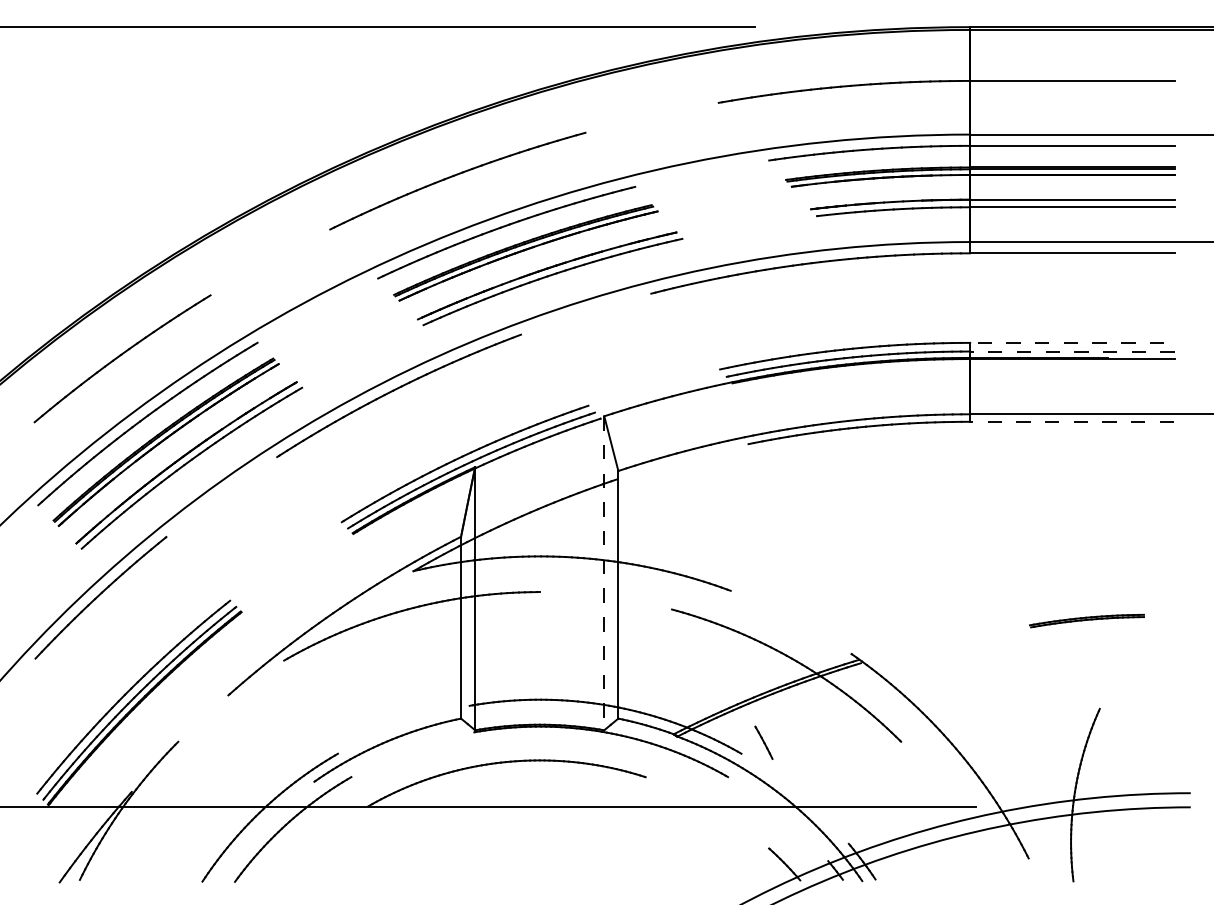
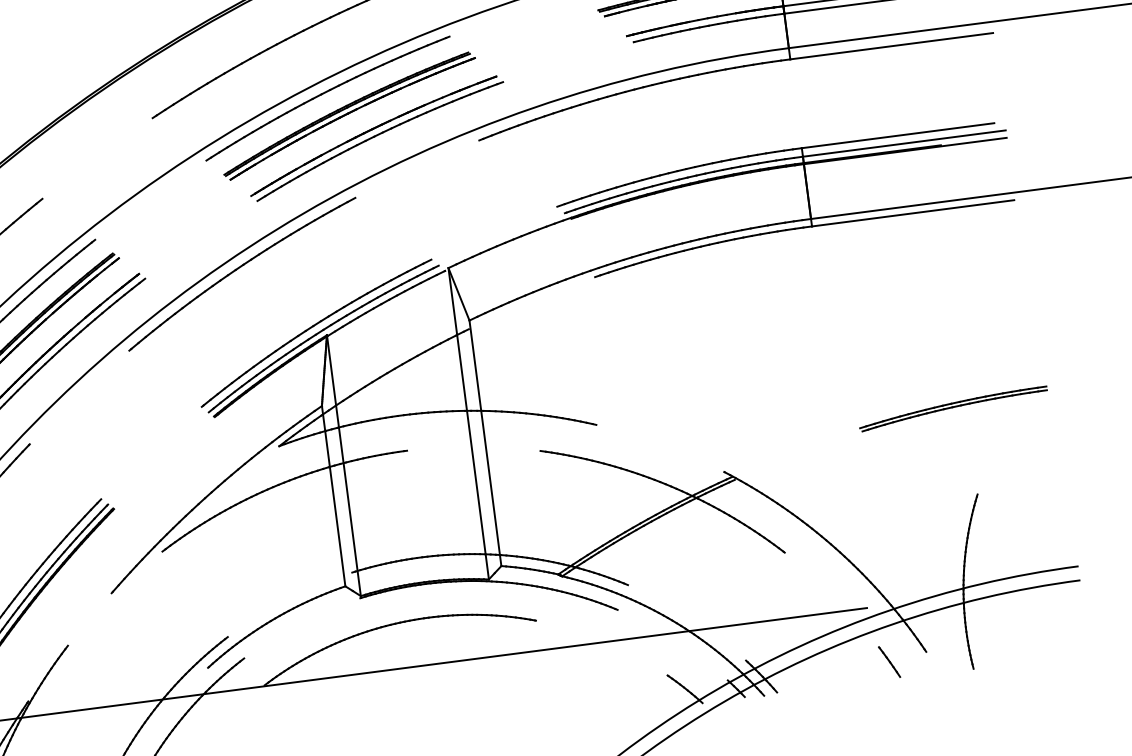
line: (1066, 342) -> (897, 135), dashed -> solid
line: (1071, 351) -> (903, 143), dashed -> solid
line: (1072, 421) -> (913, 212), dashed -> solid
line: (604, 573) -> (468, 423), dashed -> solid
part: (1086, 620) -> (952, 408), size x1.67
line: (763, 742) -> (889, 661), moved

